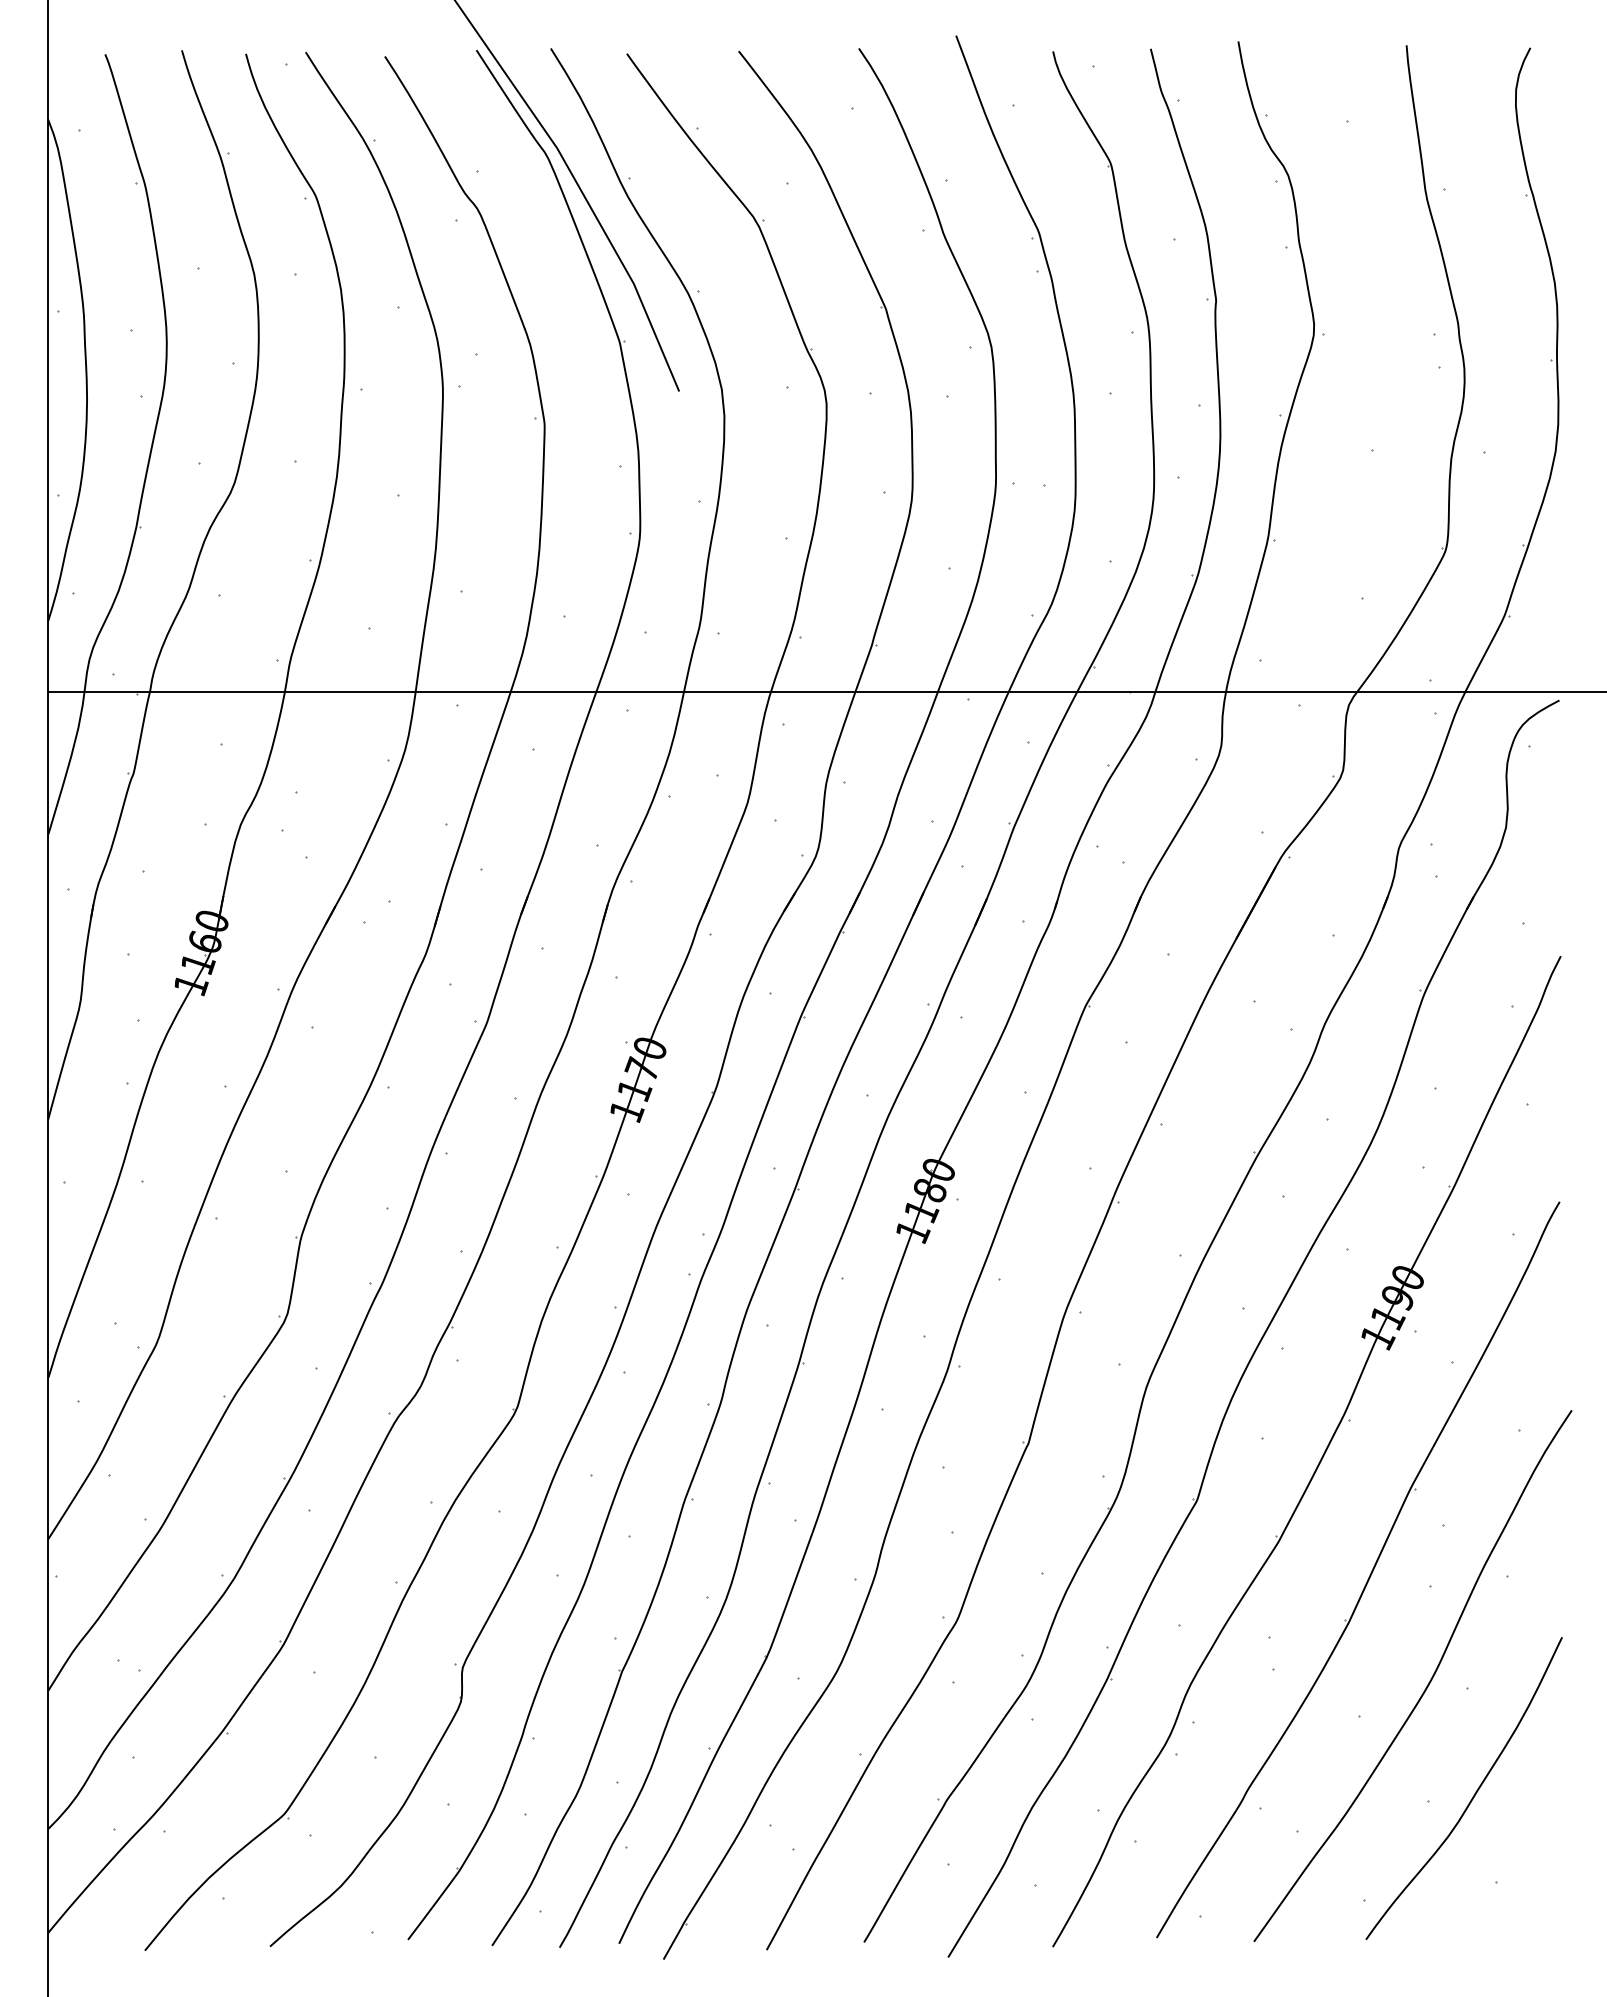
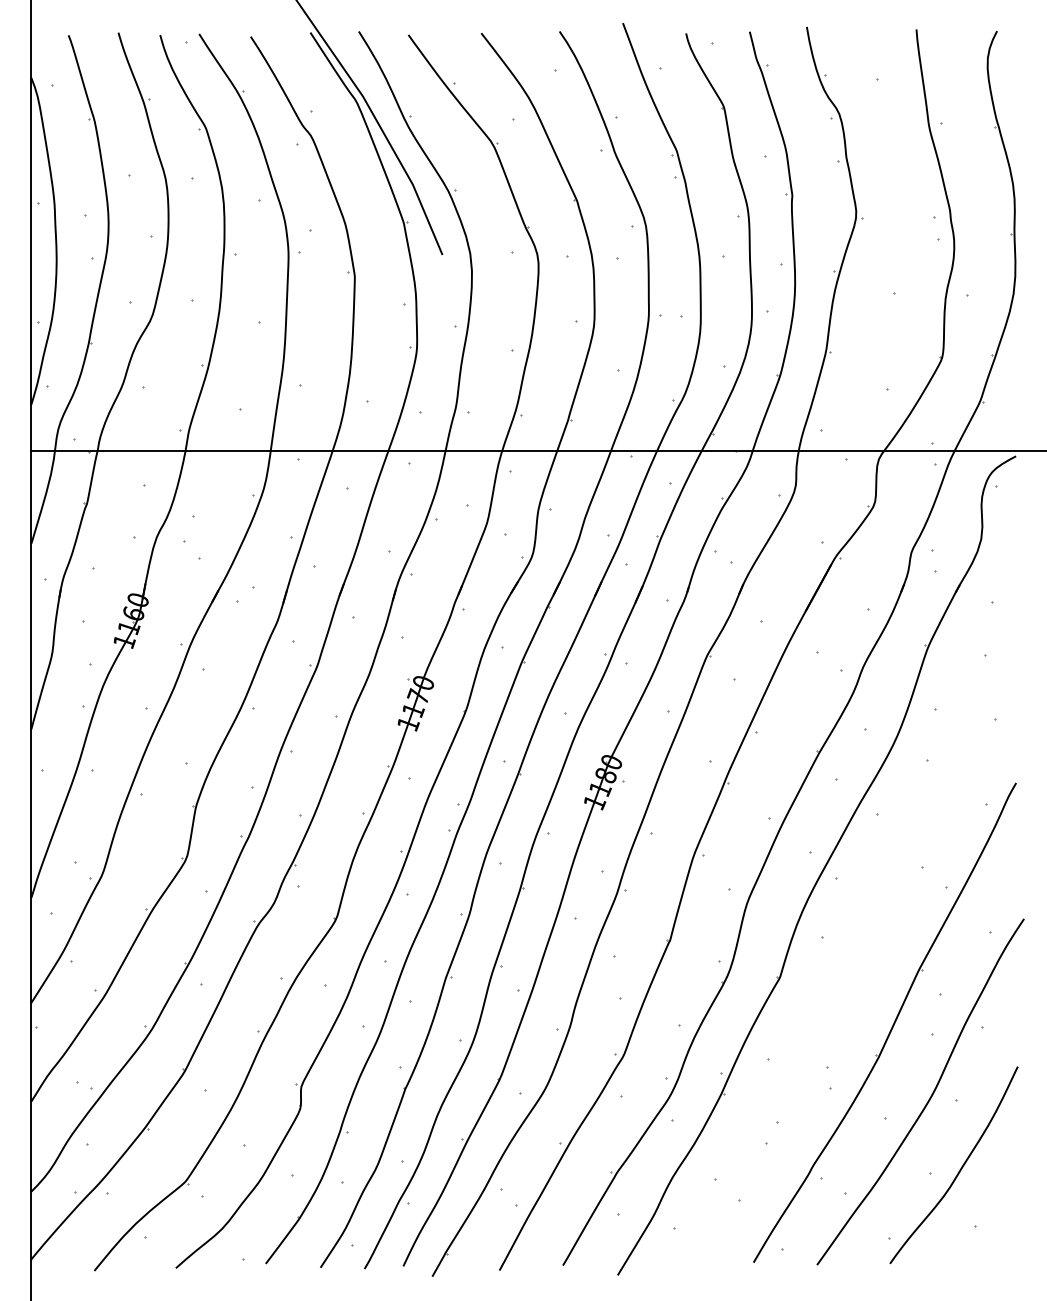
part: (1320, 1457) -> (860, 949), removed

